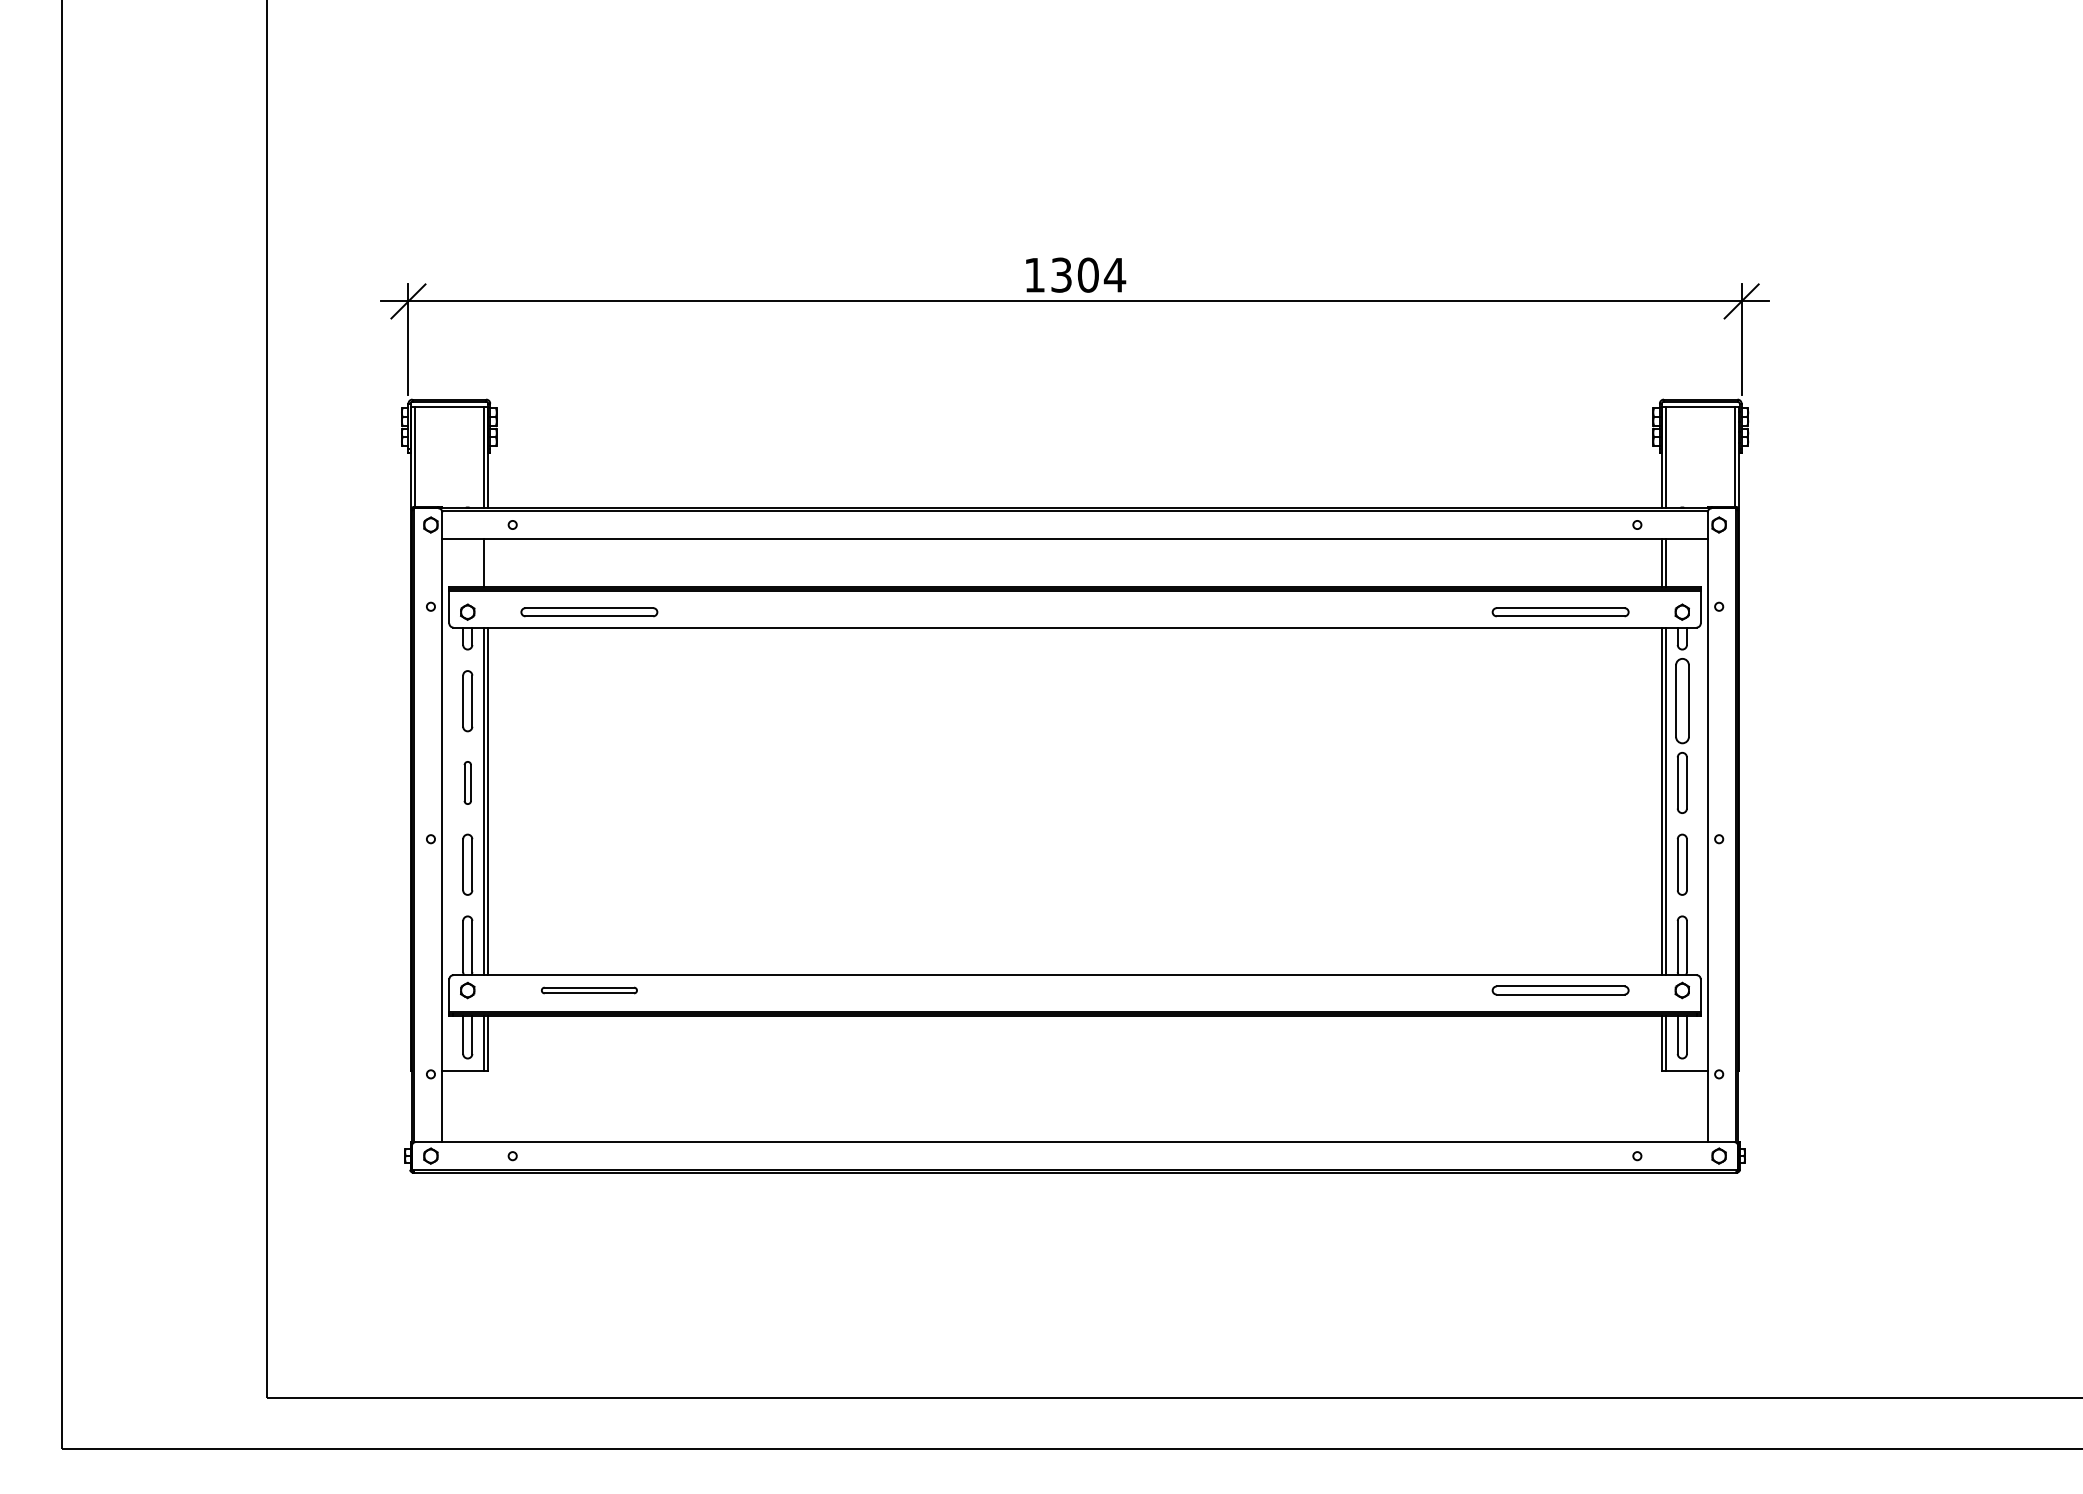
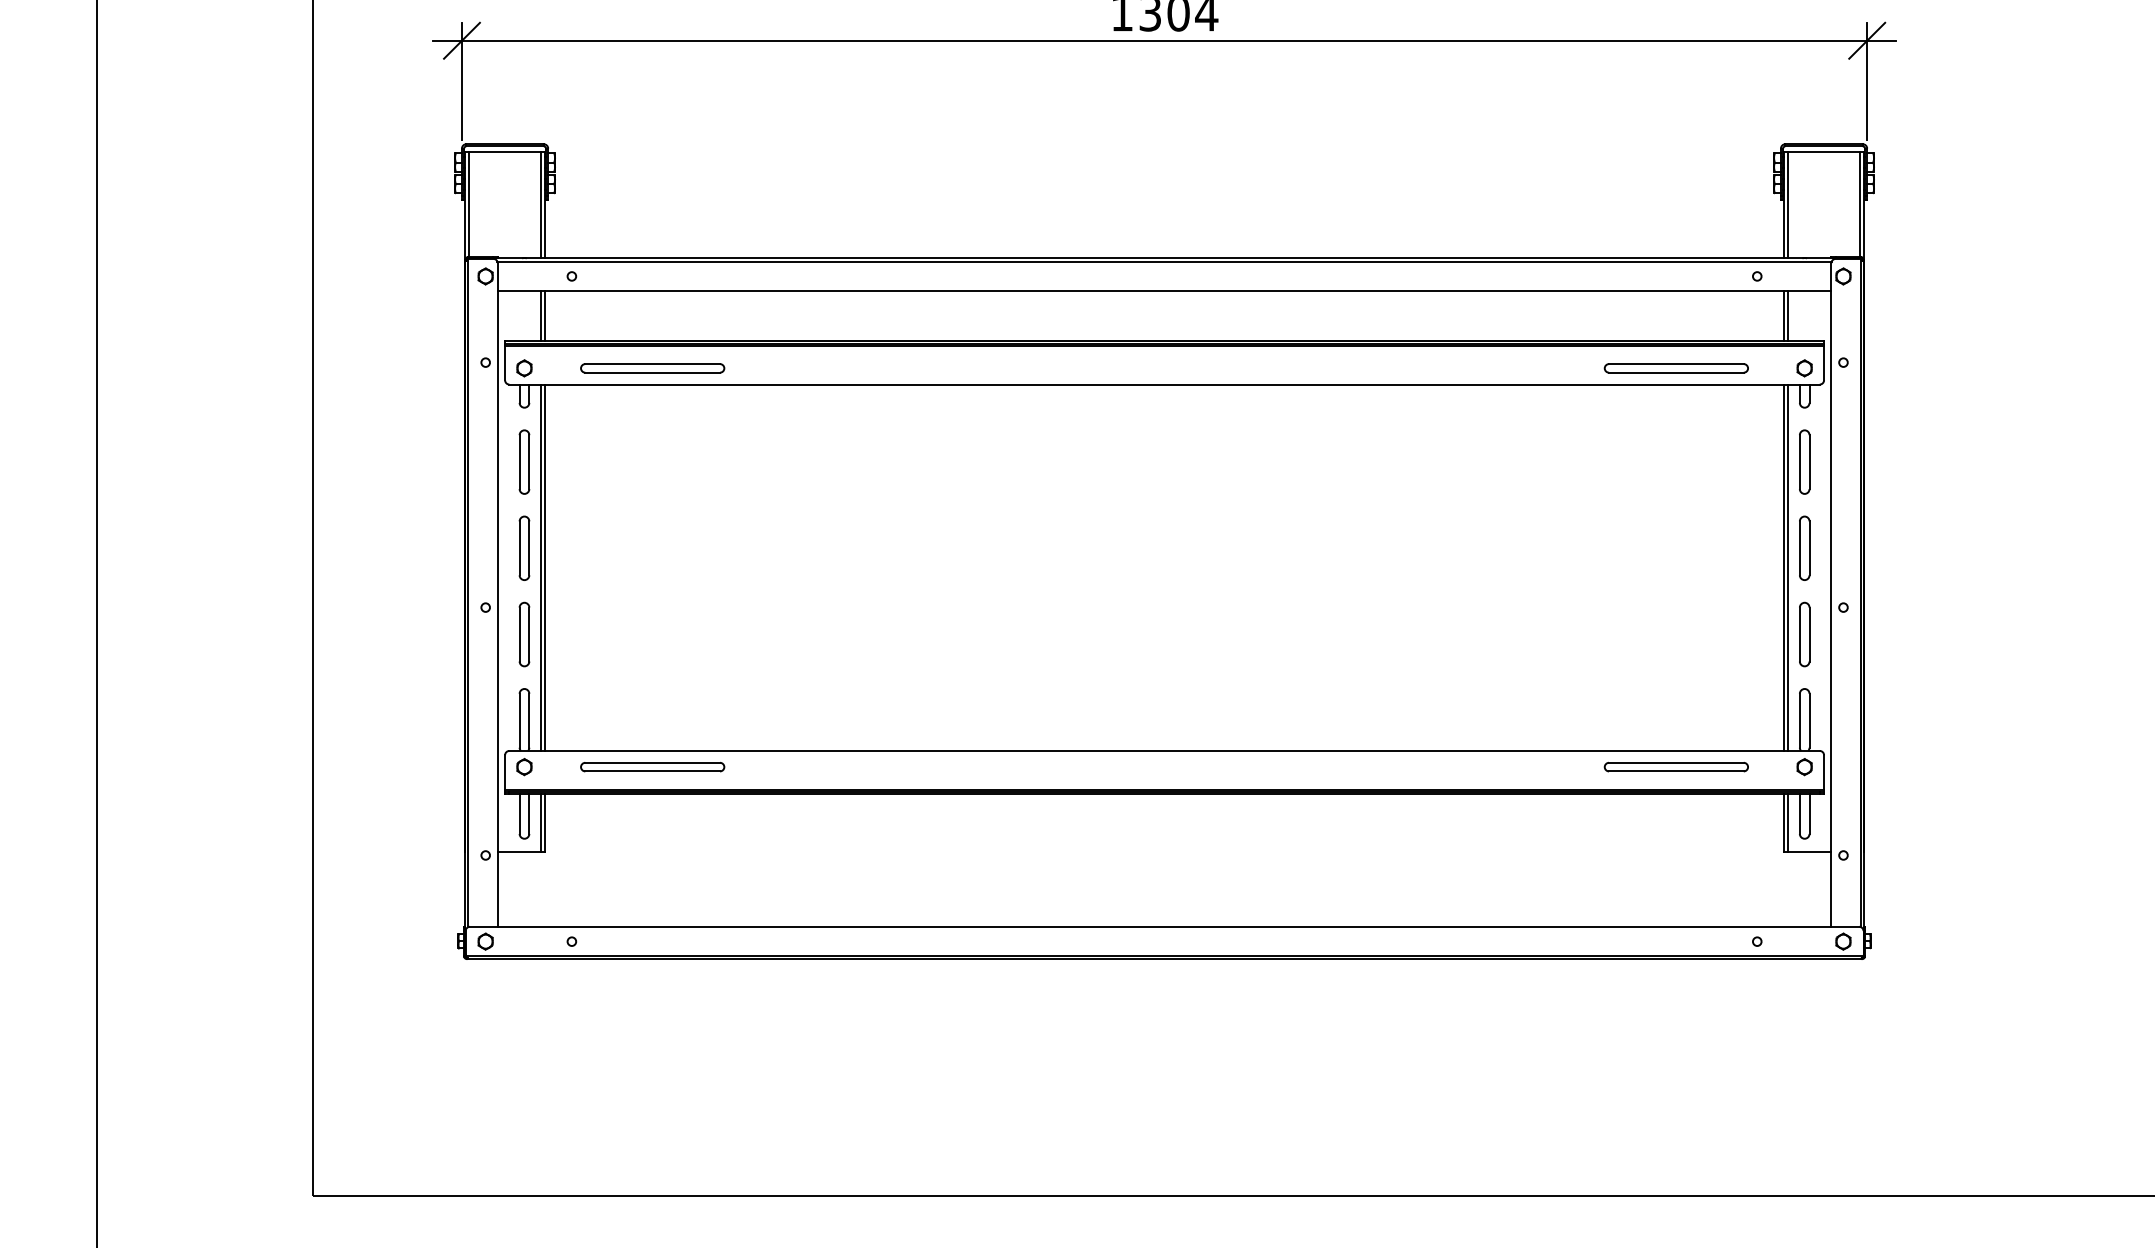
line: (487, 562) -> (545, 315), added
part: (1681, 701) -> (1803, 462), size x0.71
part: (467, 782) -> (524, 547), size x1.43
part: (589, 990) -> (652, 767), size x1.43

